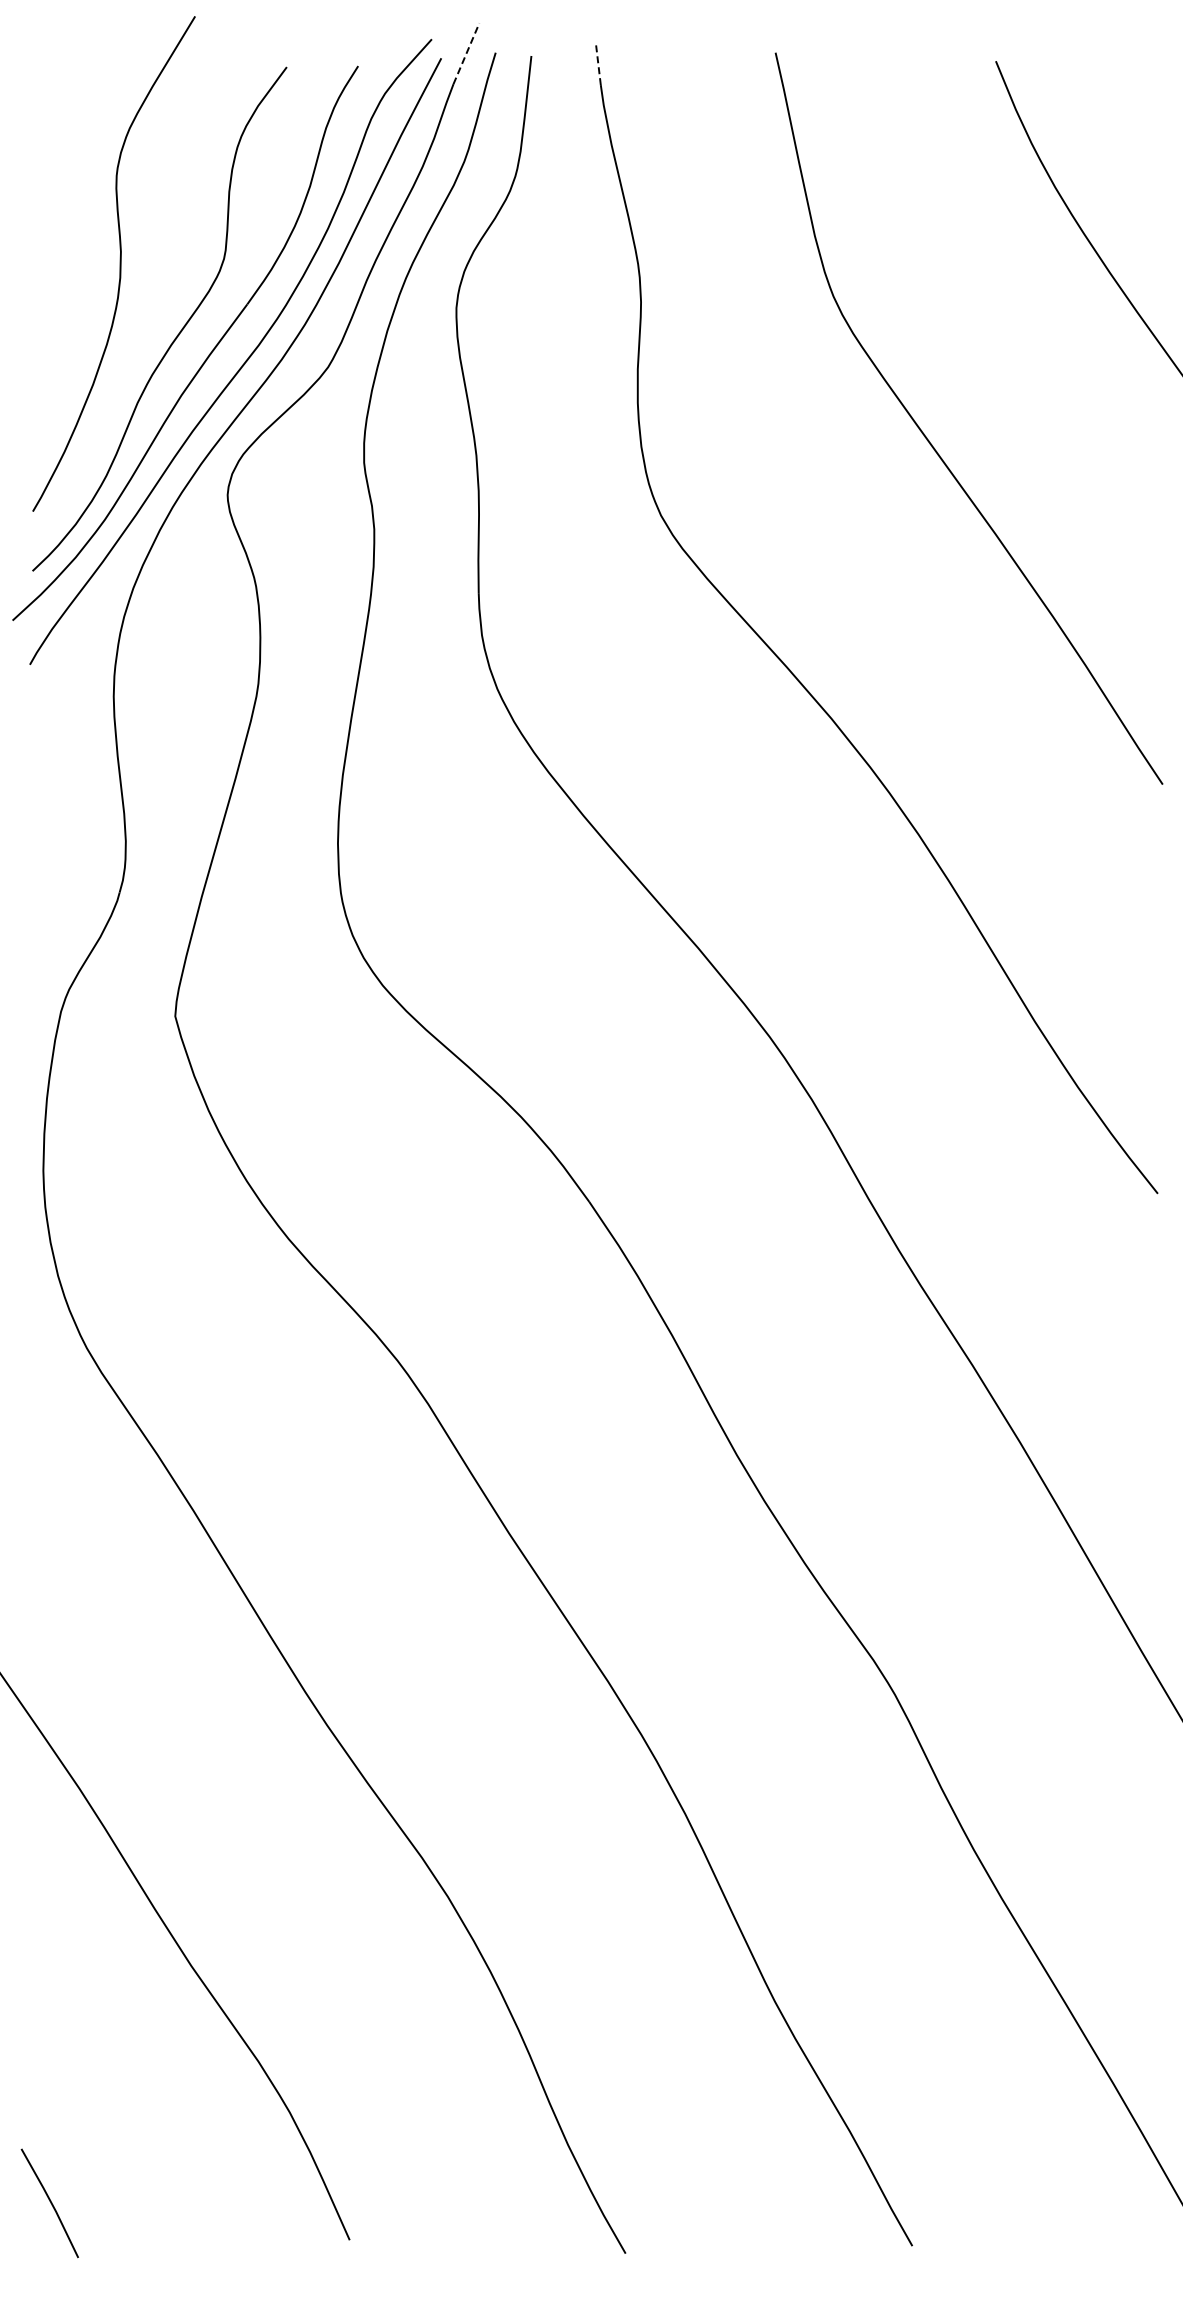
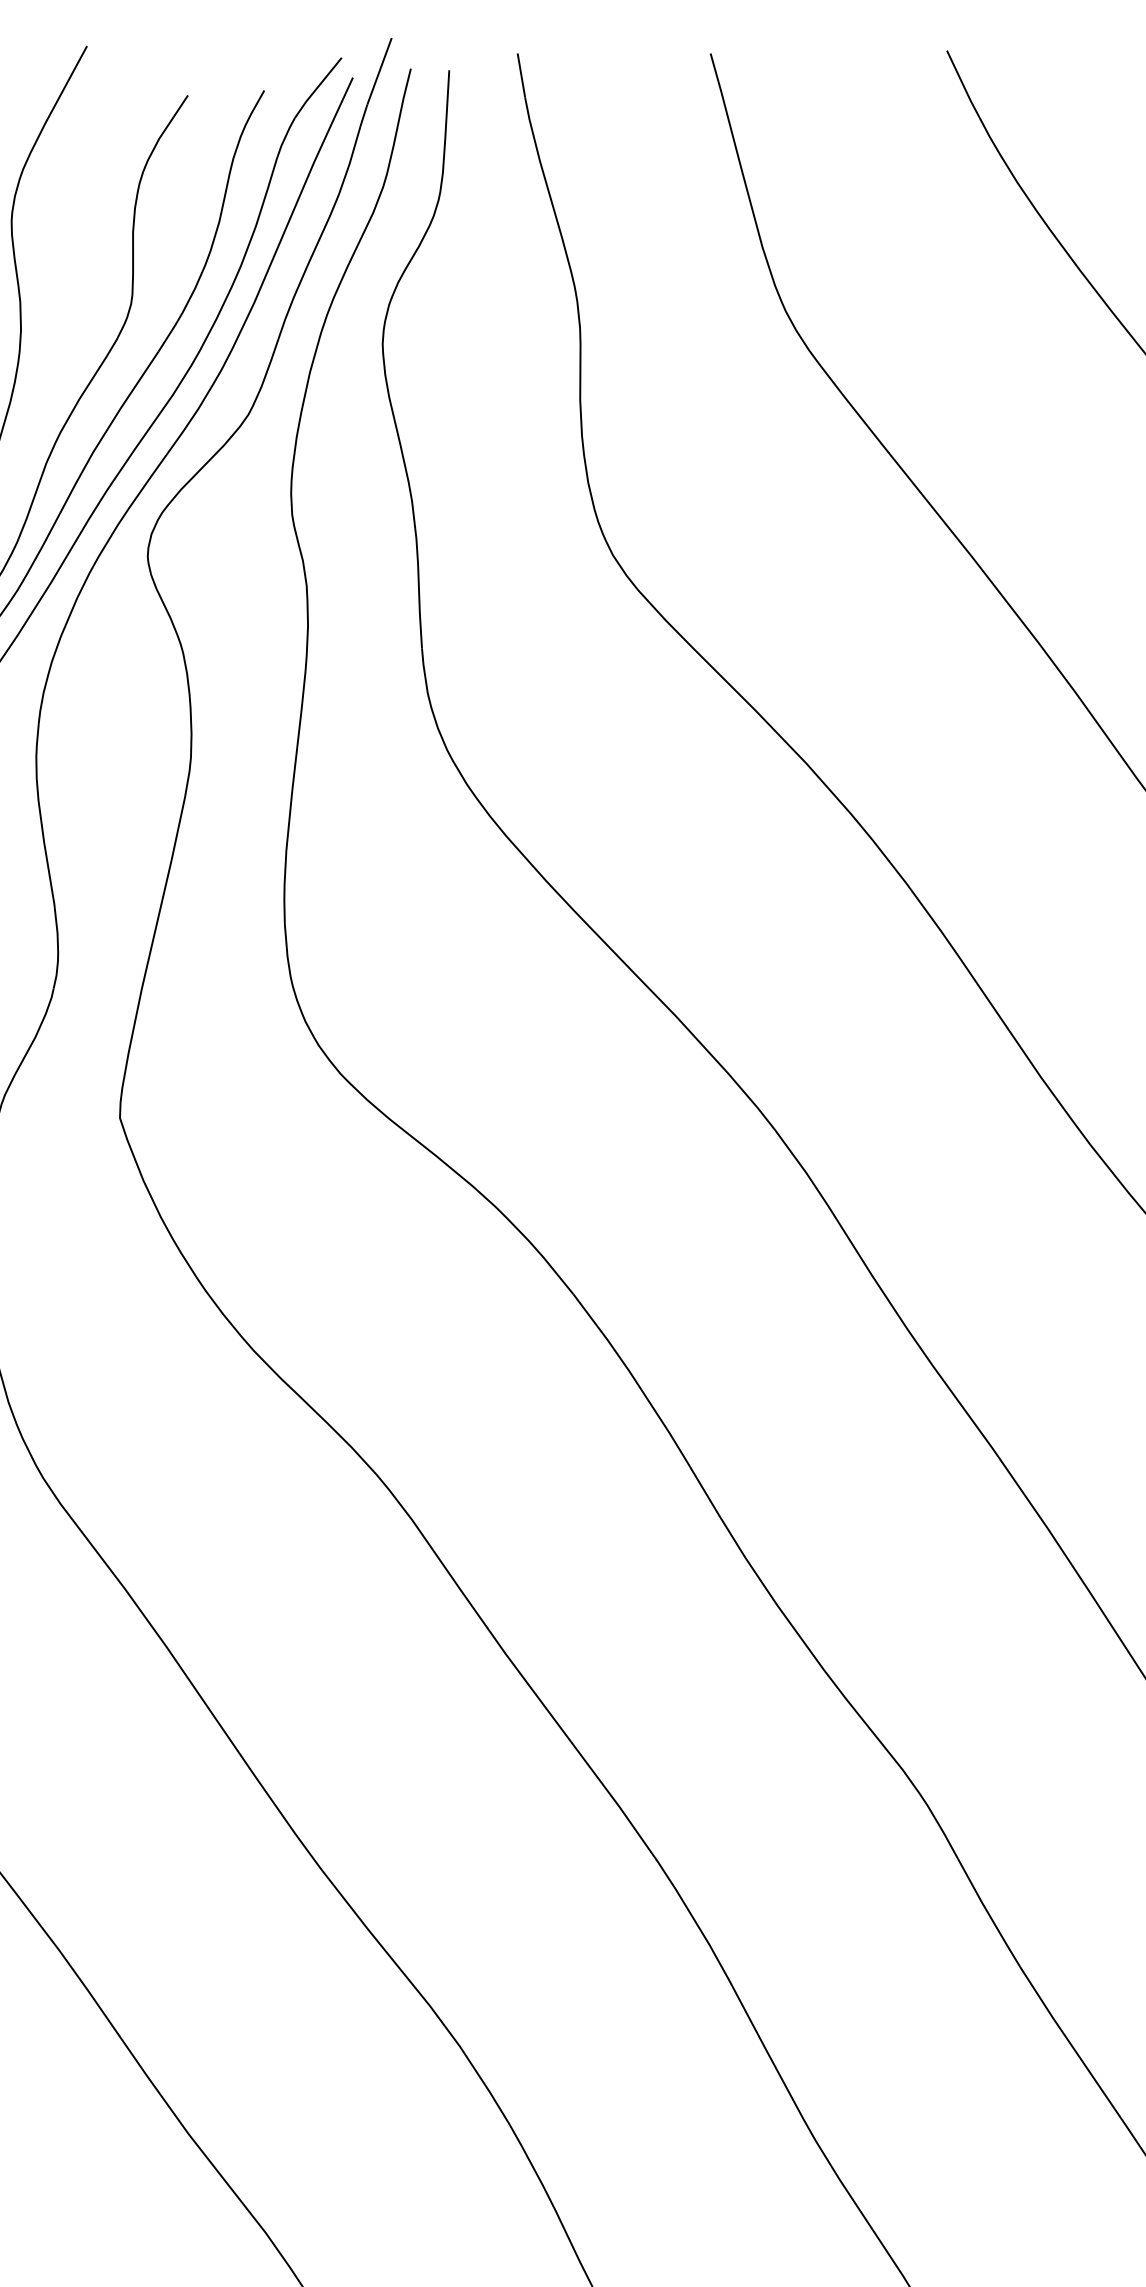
line: (466, 53) -> (379, 71), dashed -> solid
line: (598, 64) -> (521, 75), dashed -> solid

